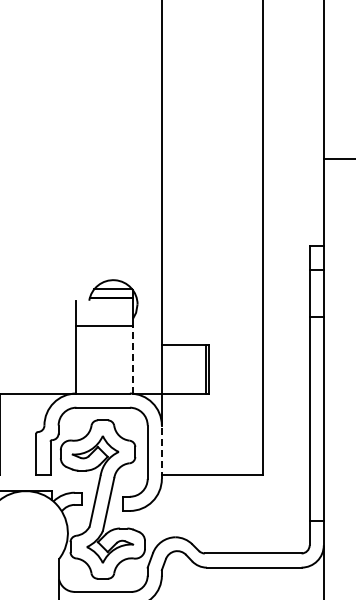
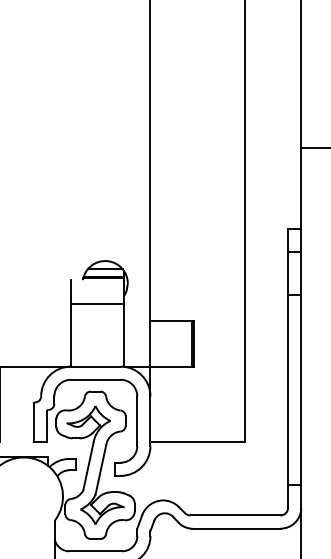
line: (133, 359) -> (124, 334), dashed -> solid
line: (161, 452) -> (150, 421), dashed -> solid

